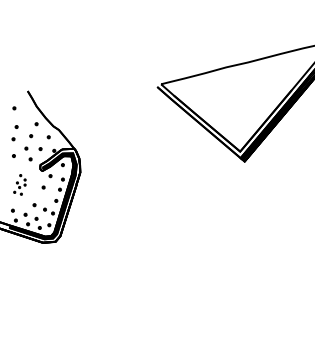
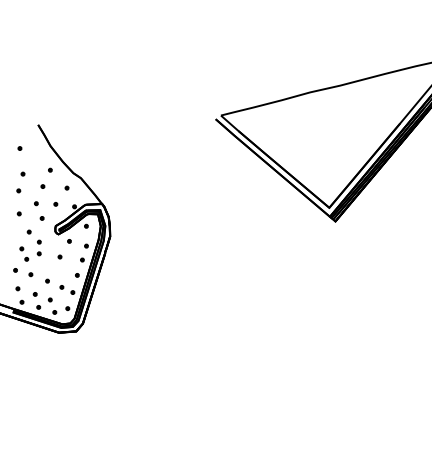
part: (19, 184) -> (26, 252), size x1.67

